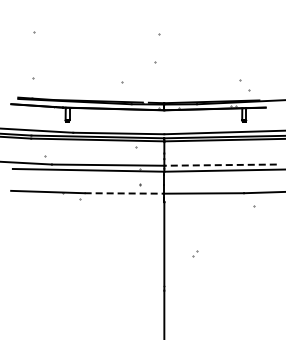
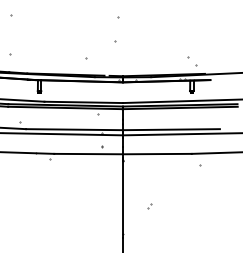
line: (220, 165) -> (171, 129), dashed -> solid
line: (124, 193) -> (88, 154), dashed -> solid

